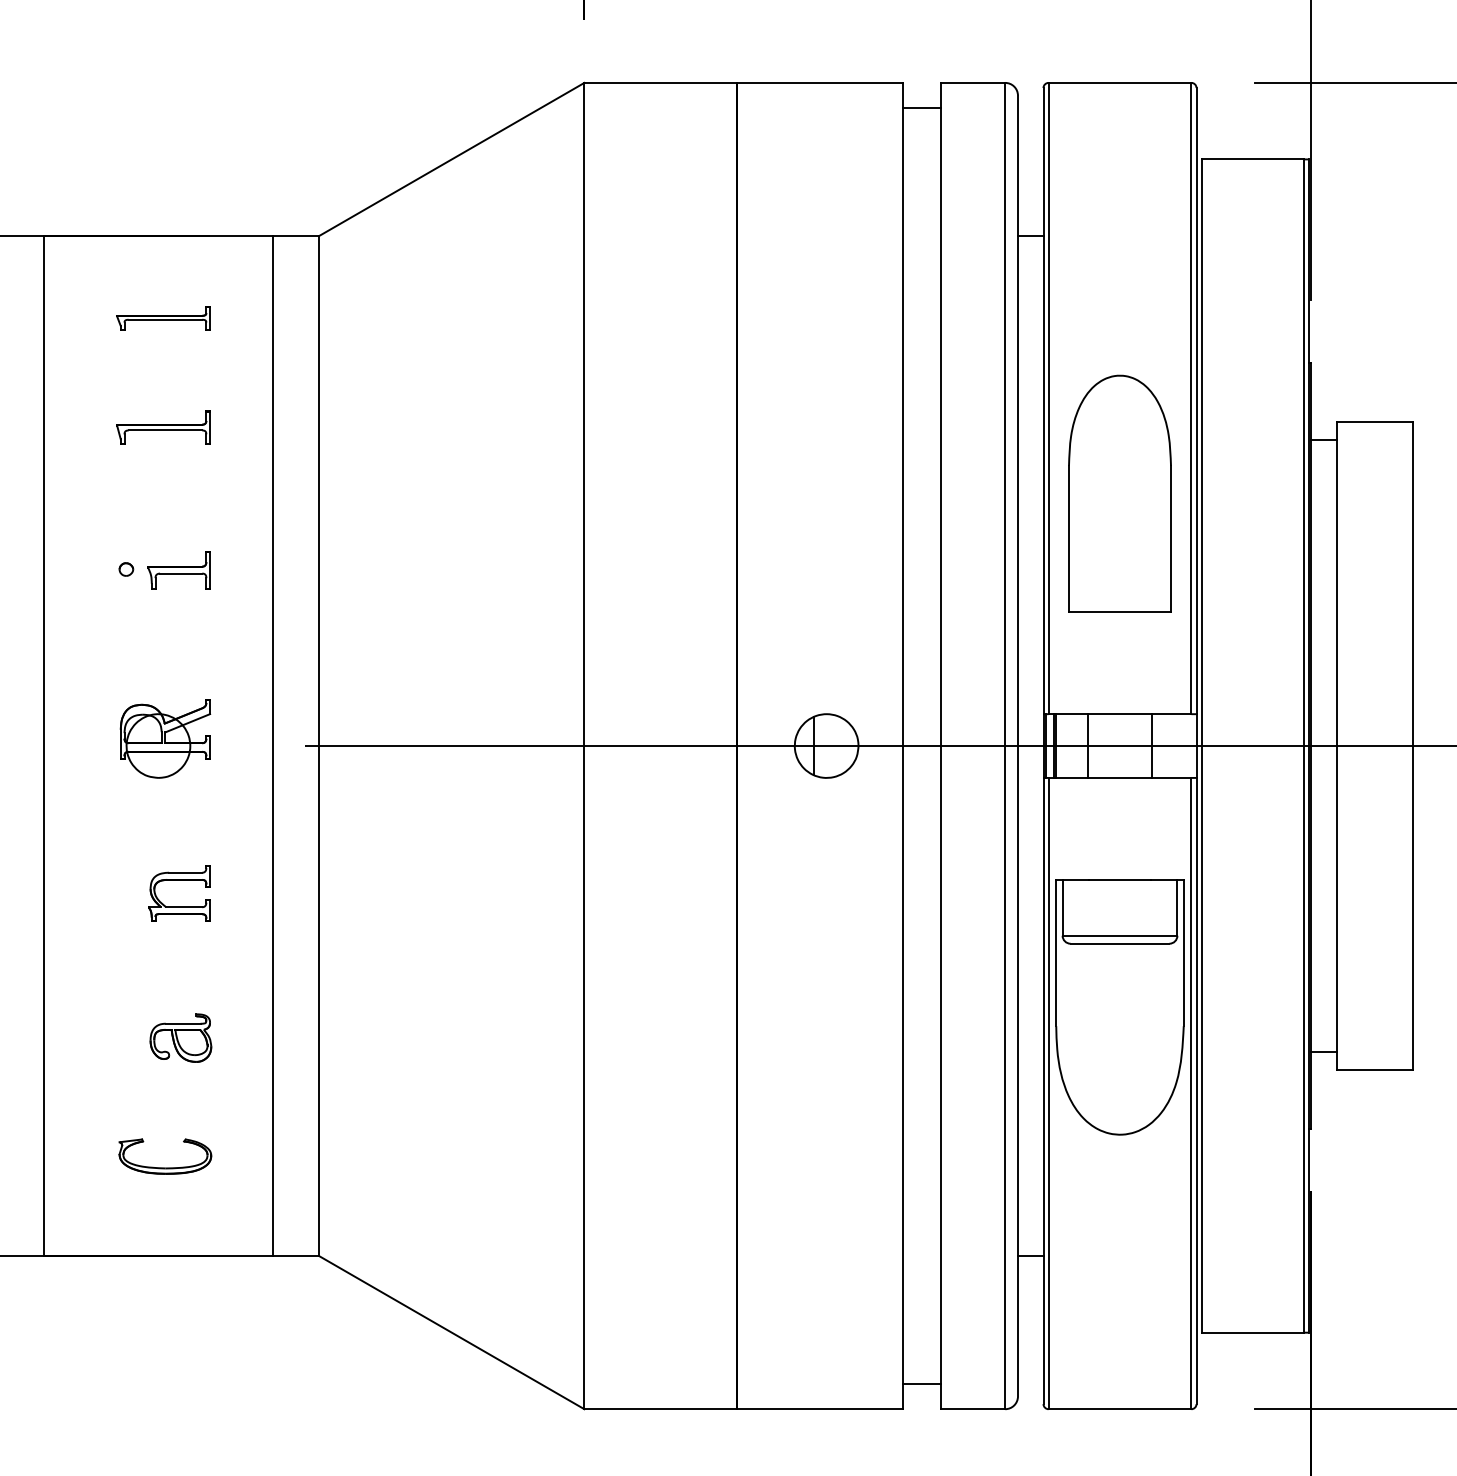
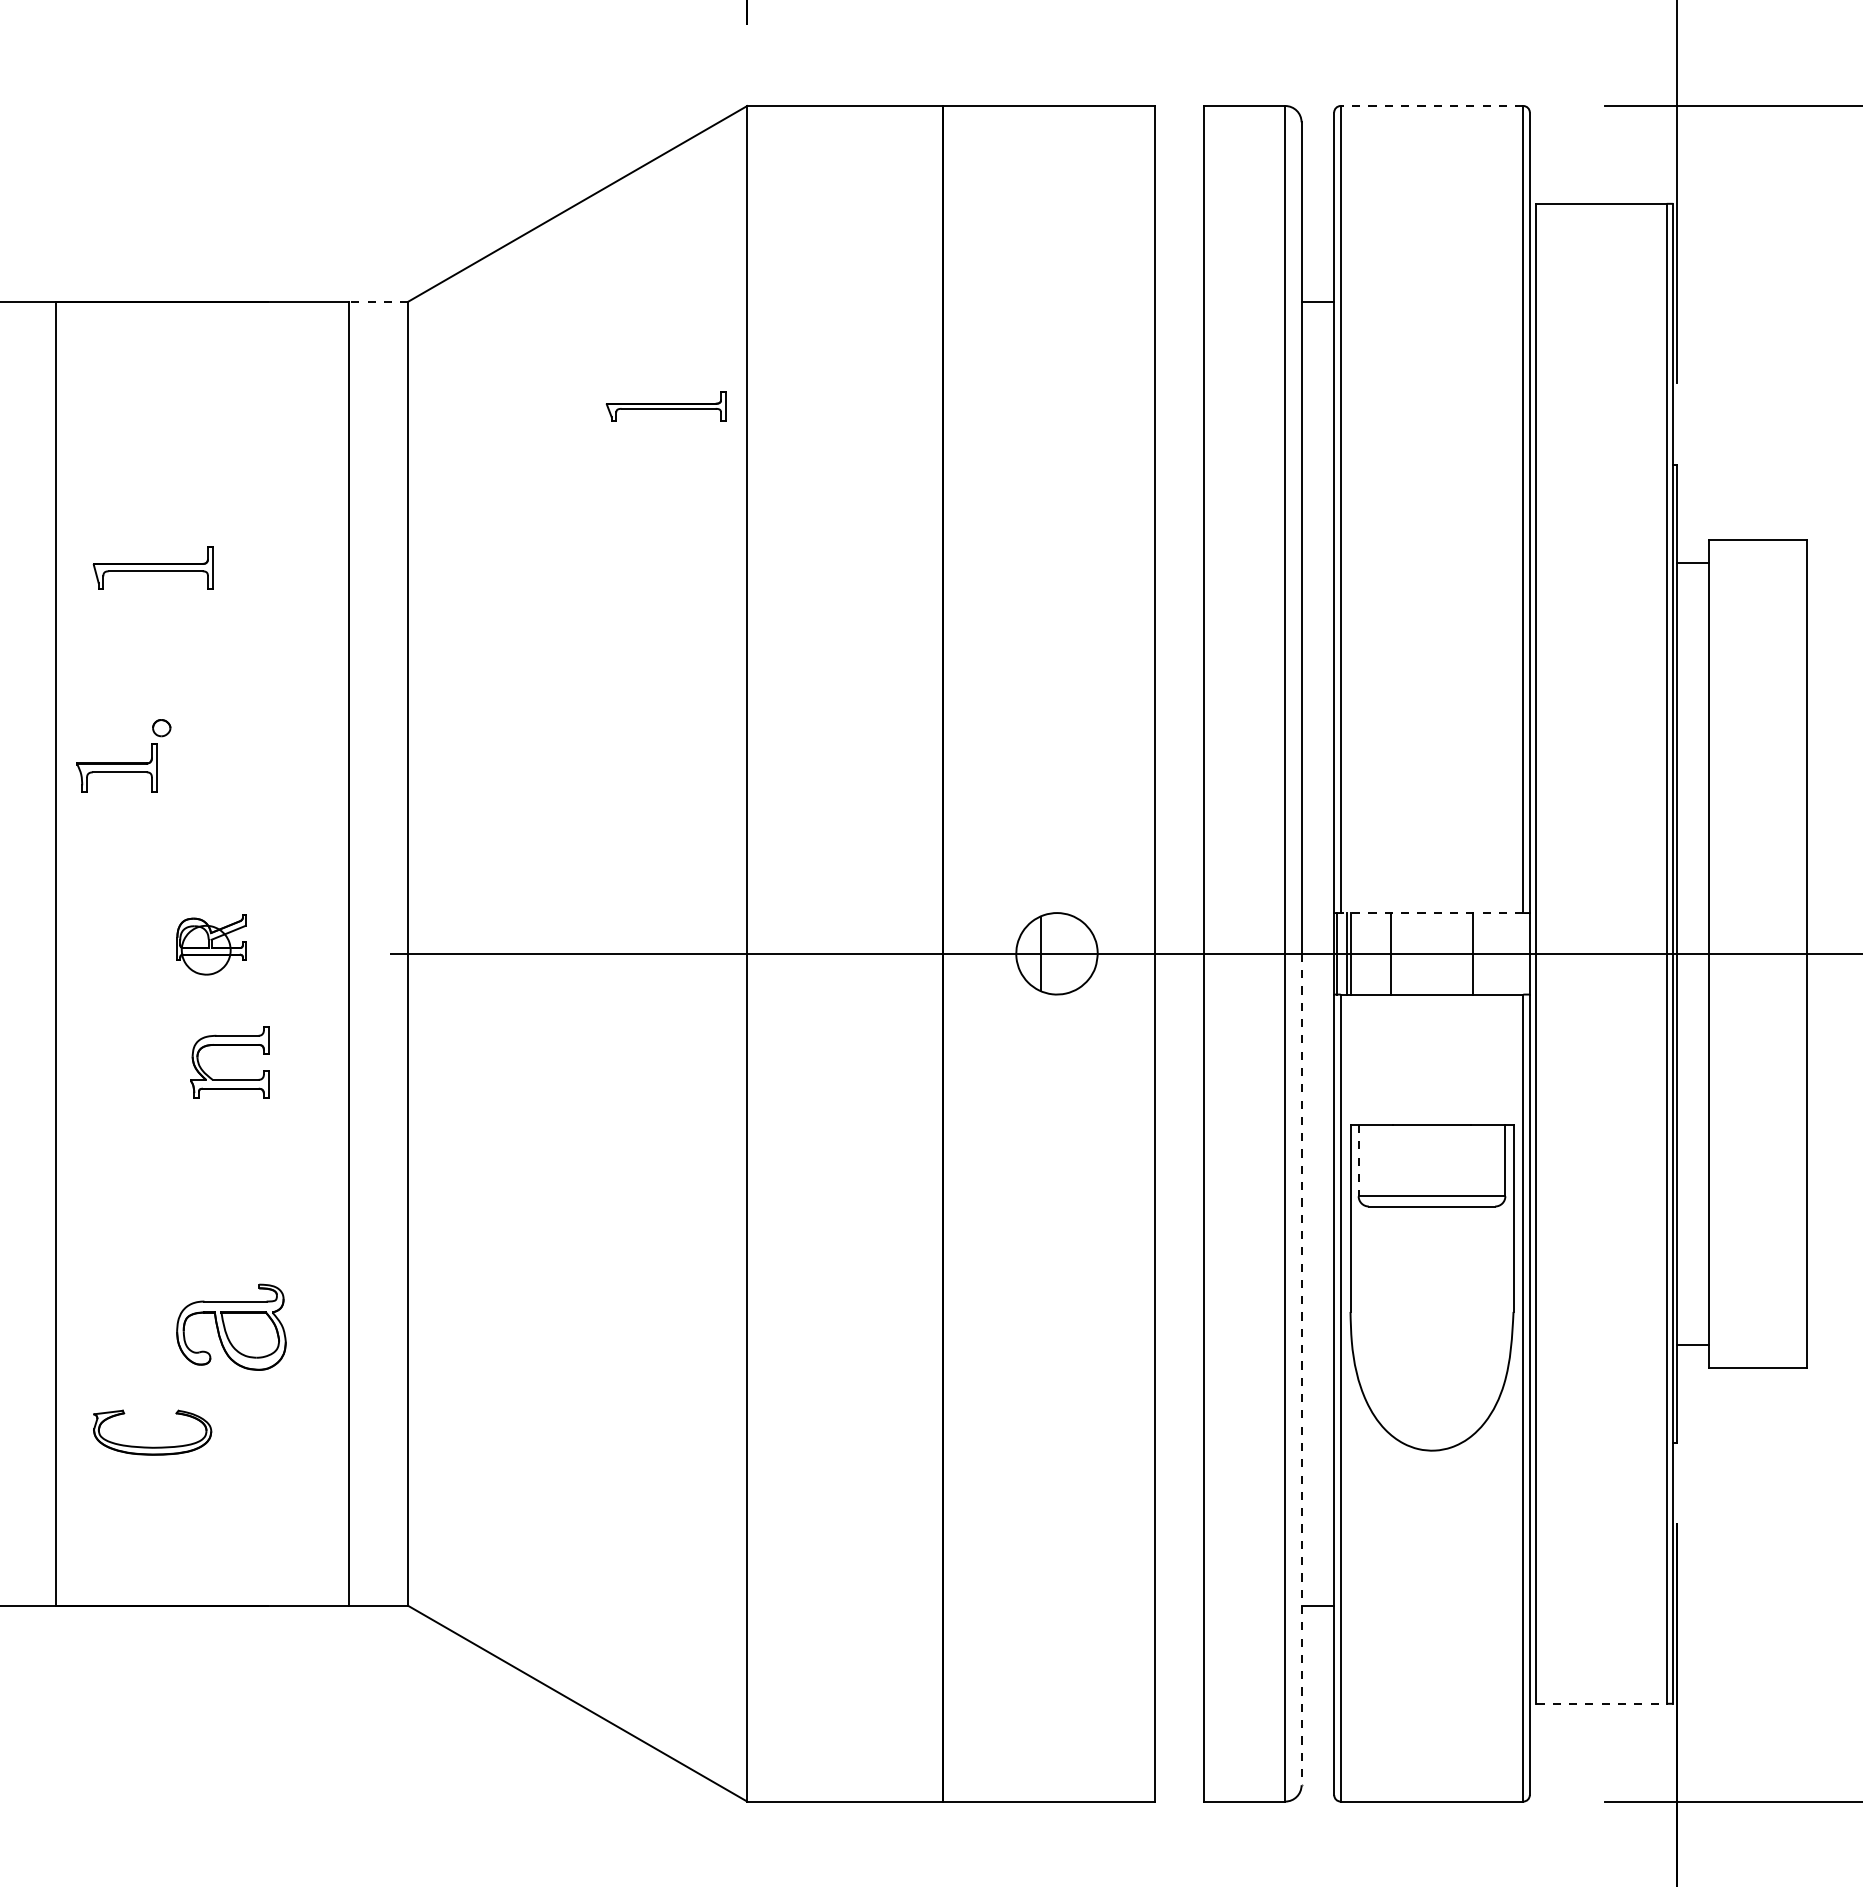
line: (1119, 83) -> (1431, 106), solid -> dashed
line: (921, 108) -> (1178, 138), removed
line: (295, 235) -> (378, 301), solid -> dashed
part: (162, 317) -> (665, 406), moved
part: (162, 427) -> (152, 567), moved
part: (1120, 493) -> (1432, 631), removed
part: (178, 569) -> (116, 767), moved
line: (1119, 714) -> (1431, 913), solid -> dashed
part: (165, 738) -> (211, 944), size x0.6
part: (179, 880) -> (229, 1045), moved
line: (1062, 907) -> (1358, 1160), solid -> dashed
part: (180, 1037) -> (231, 1326), size x1.4
line: (1017, 1071) -> (1301, 1369), solid -> dashed
part: (165, 1167) -> (152, 1446), moved
line: (1253, 1332) -> (1602, 1703), solid -> dashed
line: (921, 1383) -> (1178, 1768), removed

